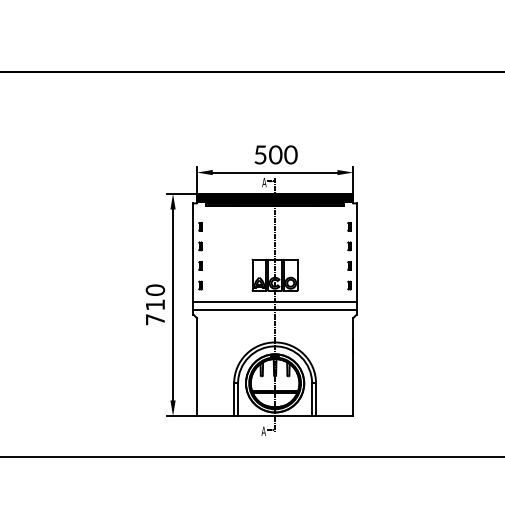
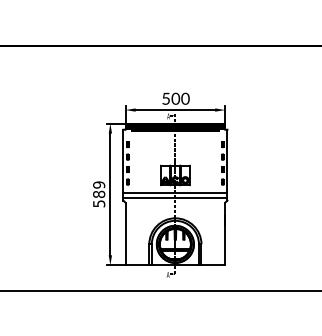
text: (155, 305) -> (99, 194), 710 -> 589

